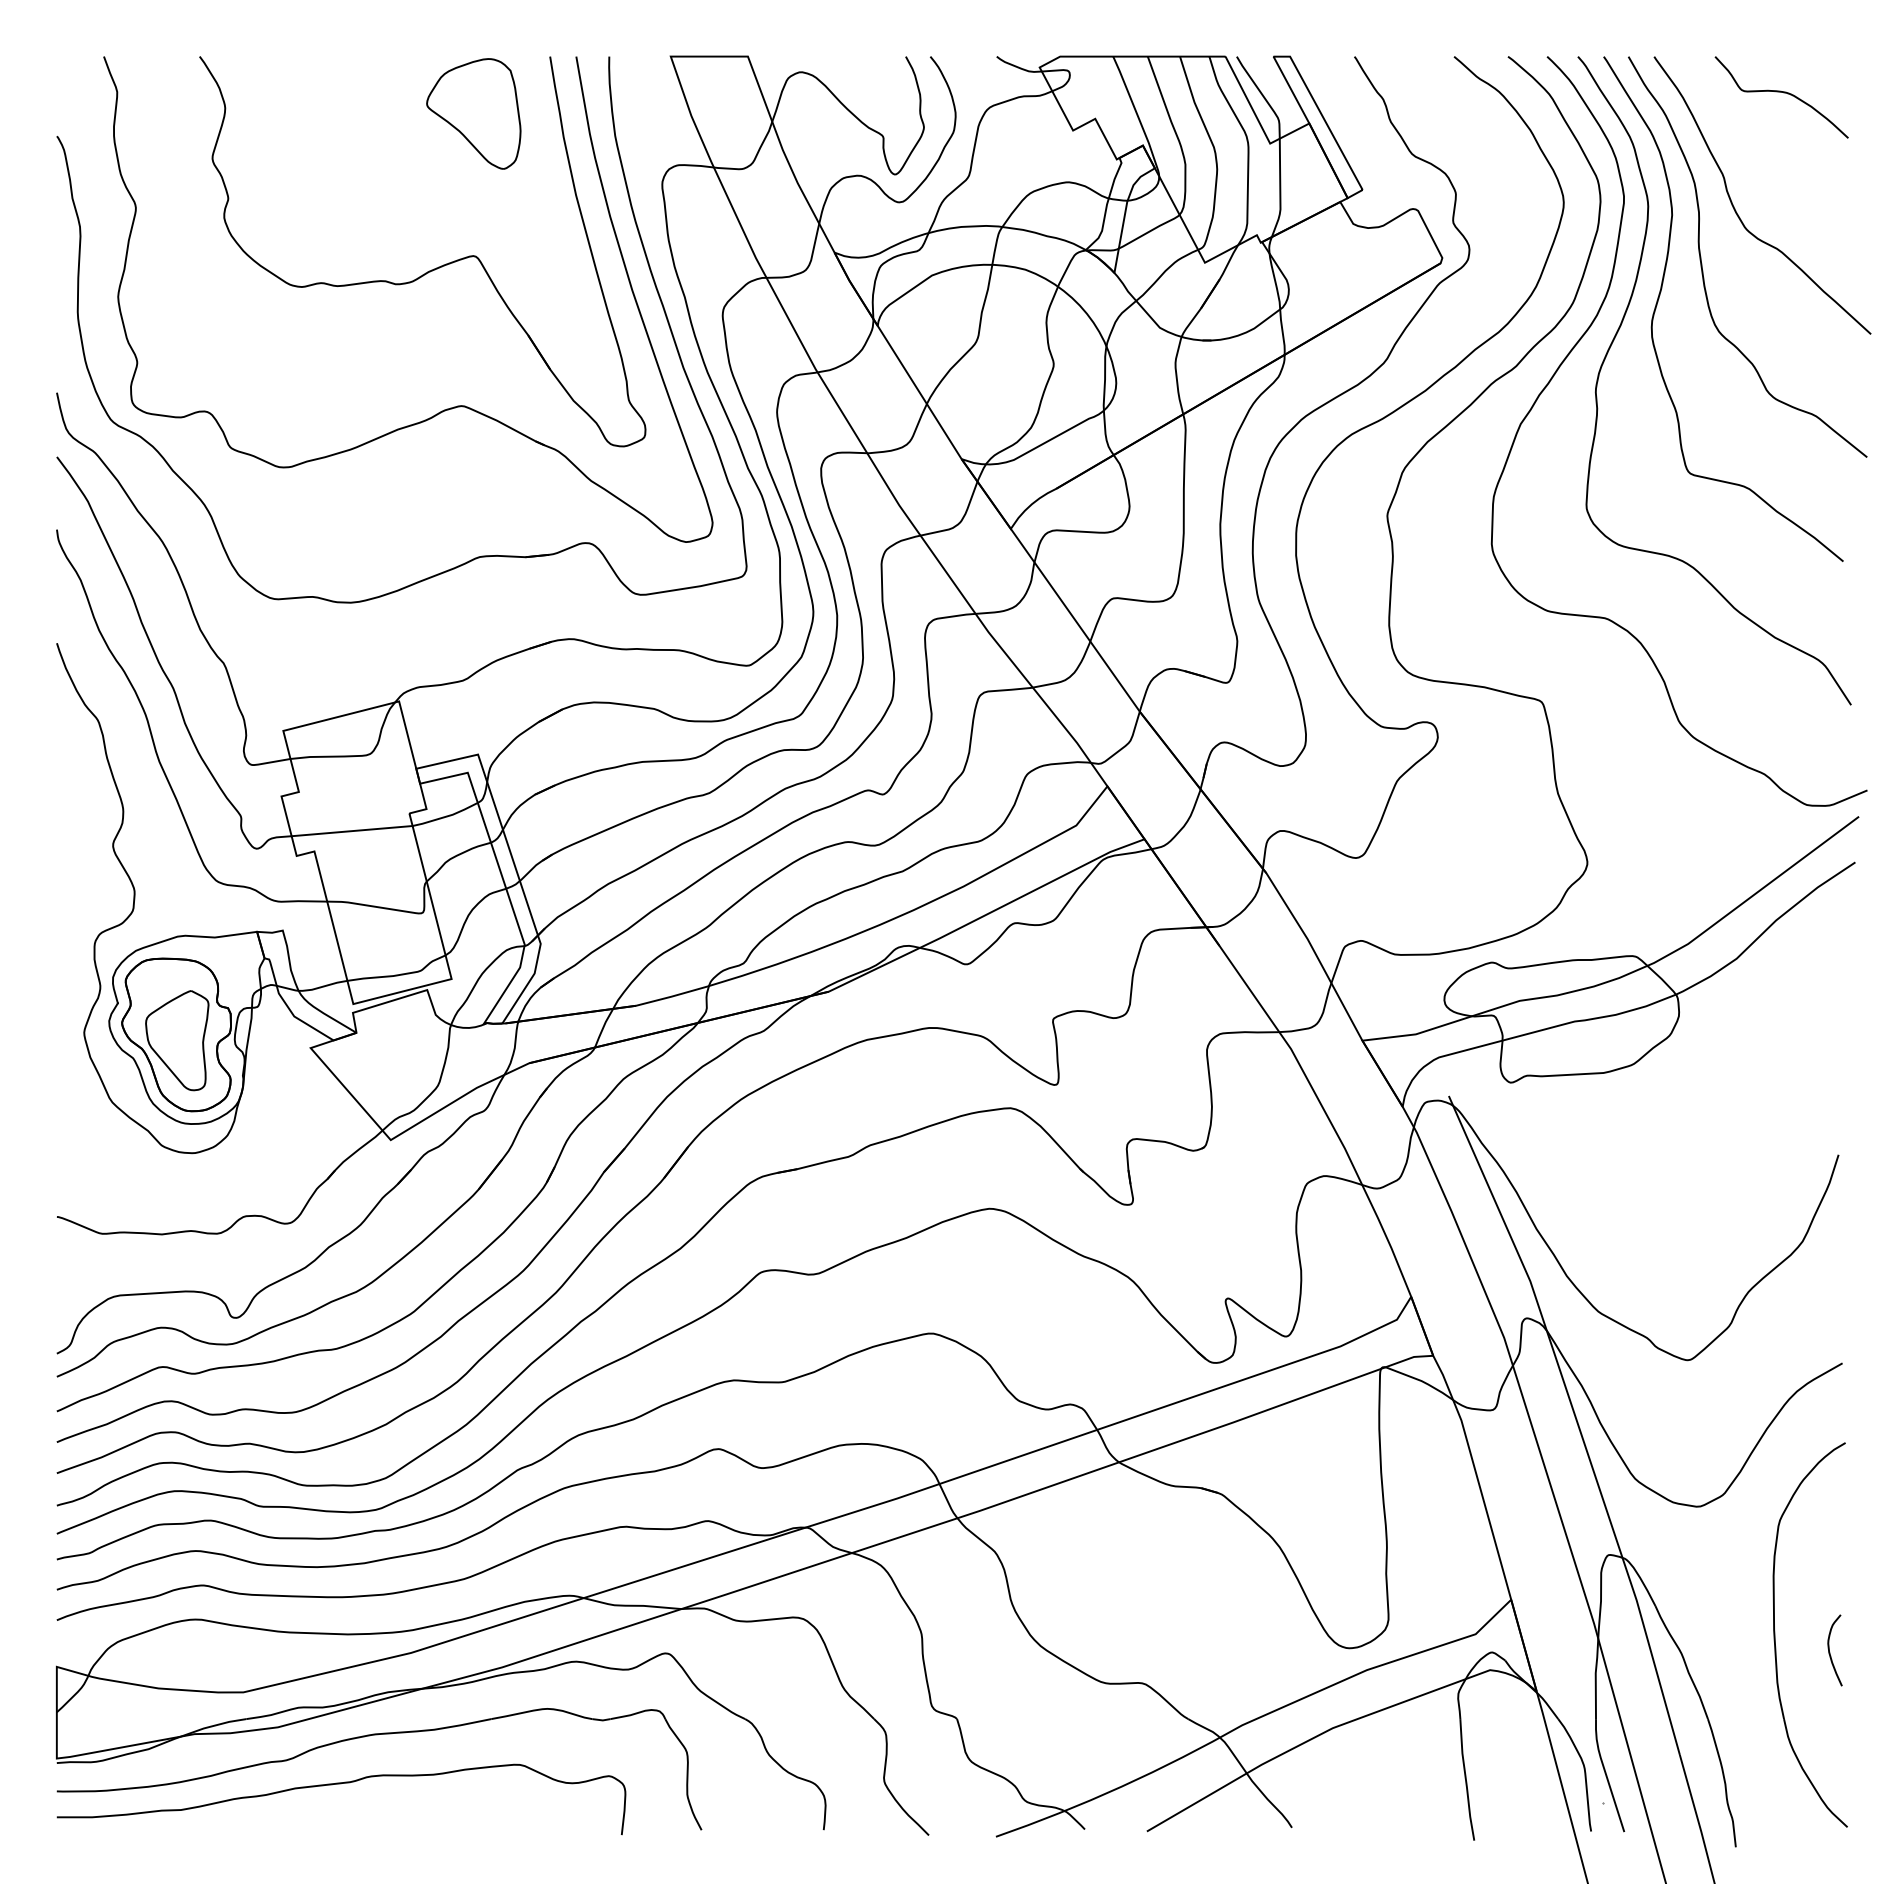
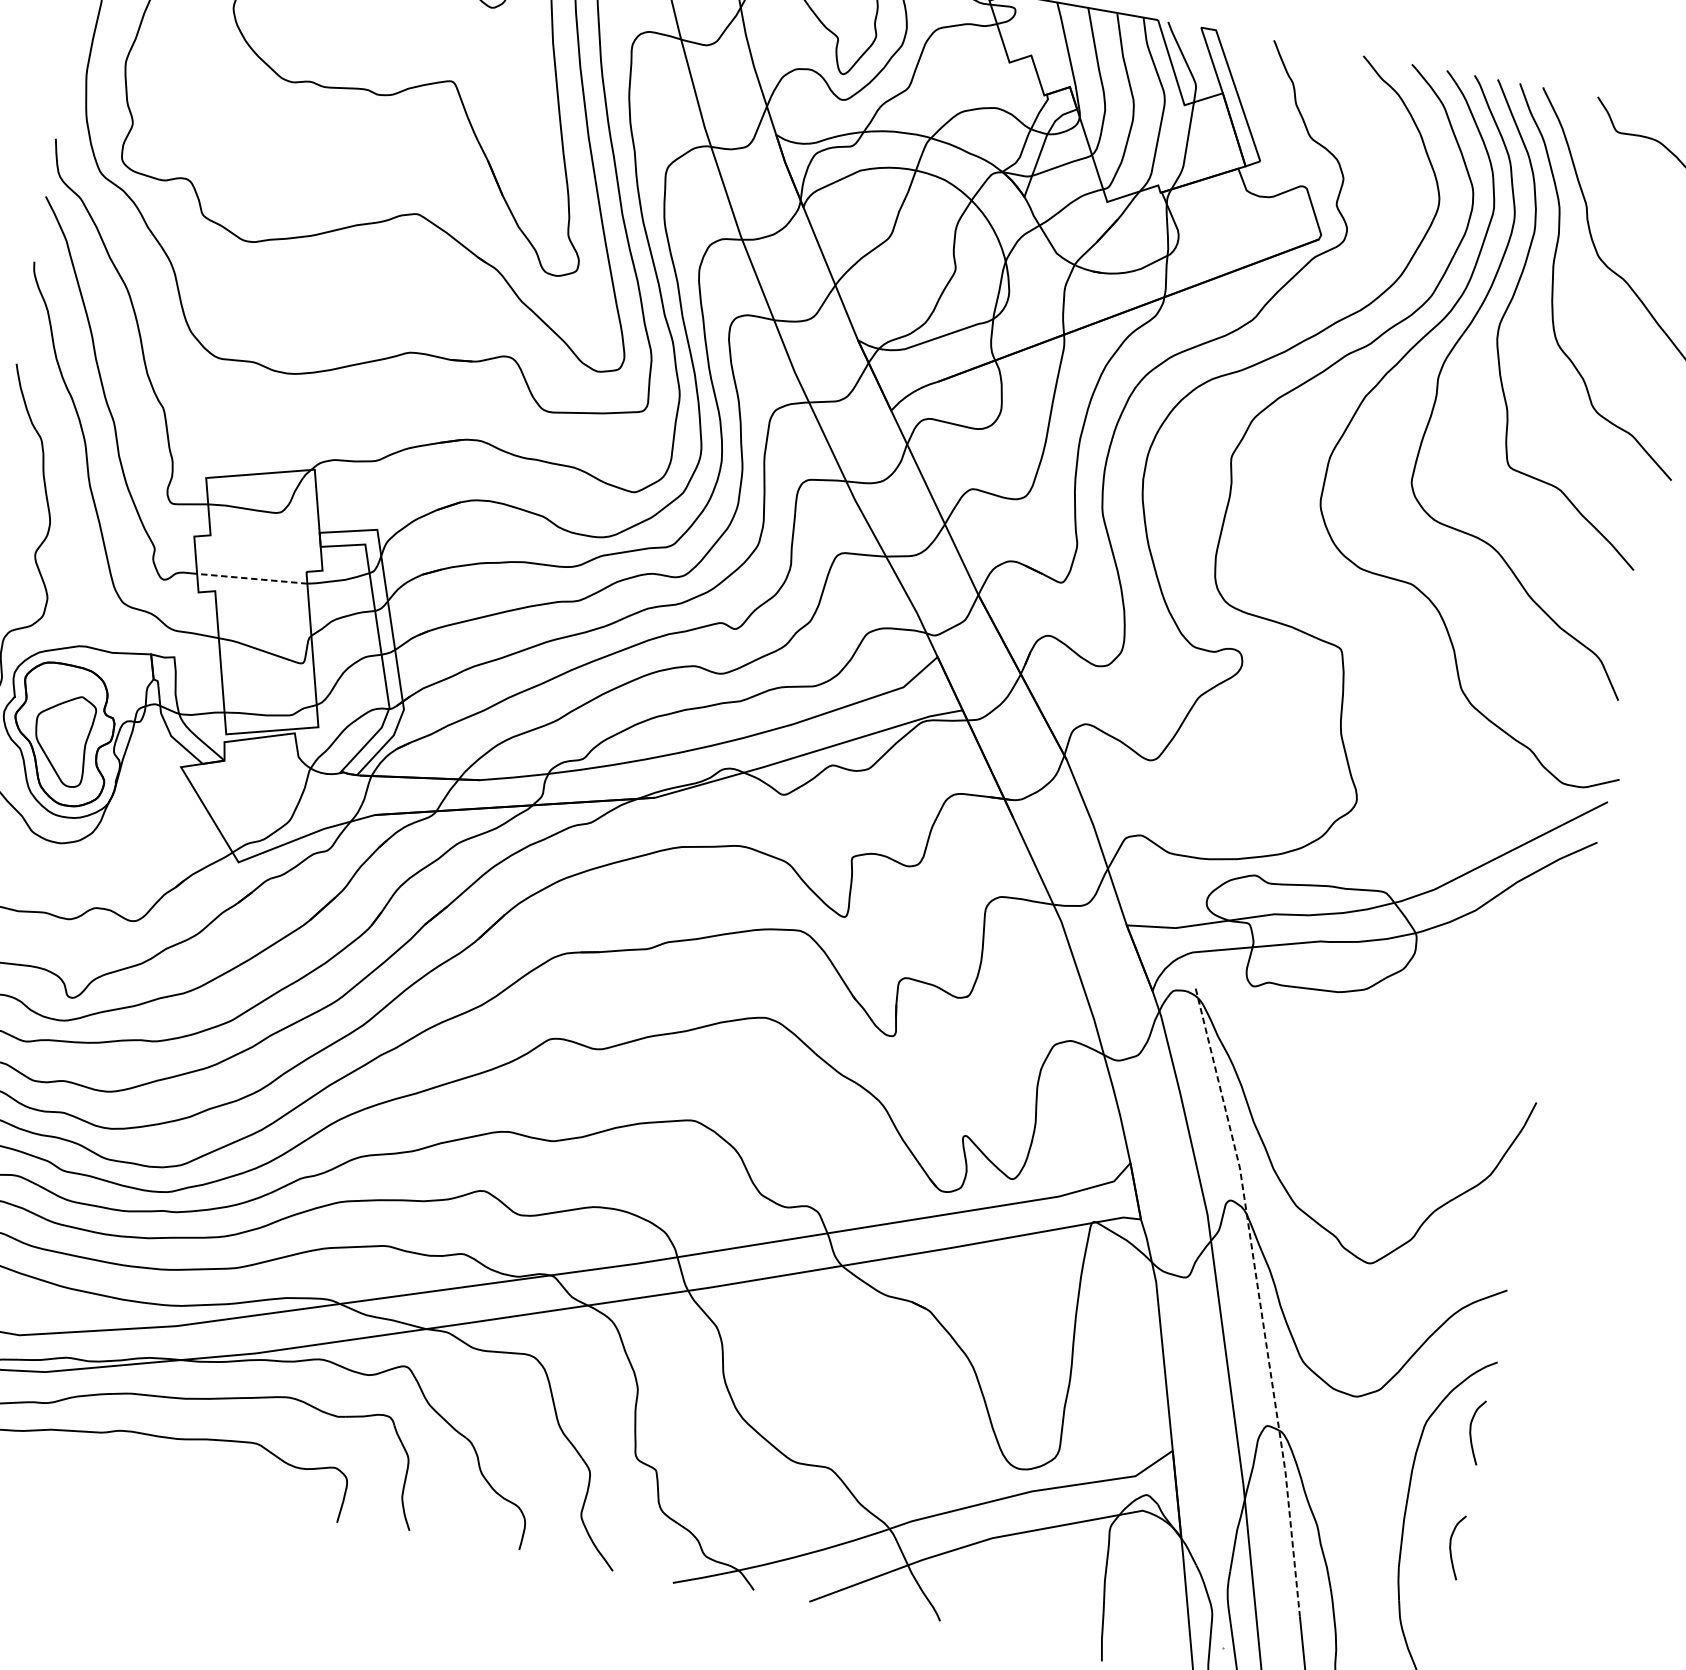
line: (352, 831) -> (252, 579), solid -> dashed
line: (1577, 1421) -> (1260, 1301), solid -> dashed
curve: (1830, 1524) -> (1471, 1433), added

